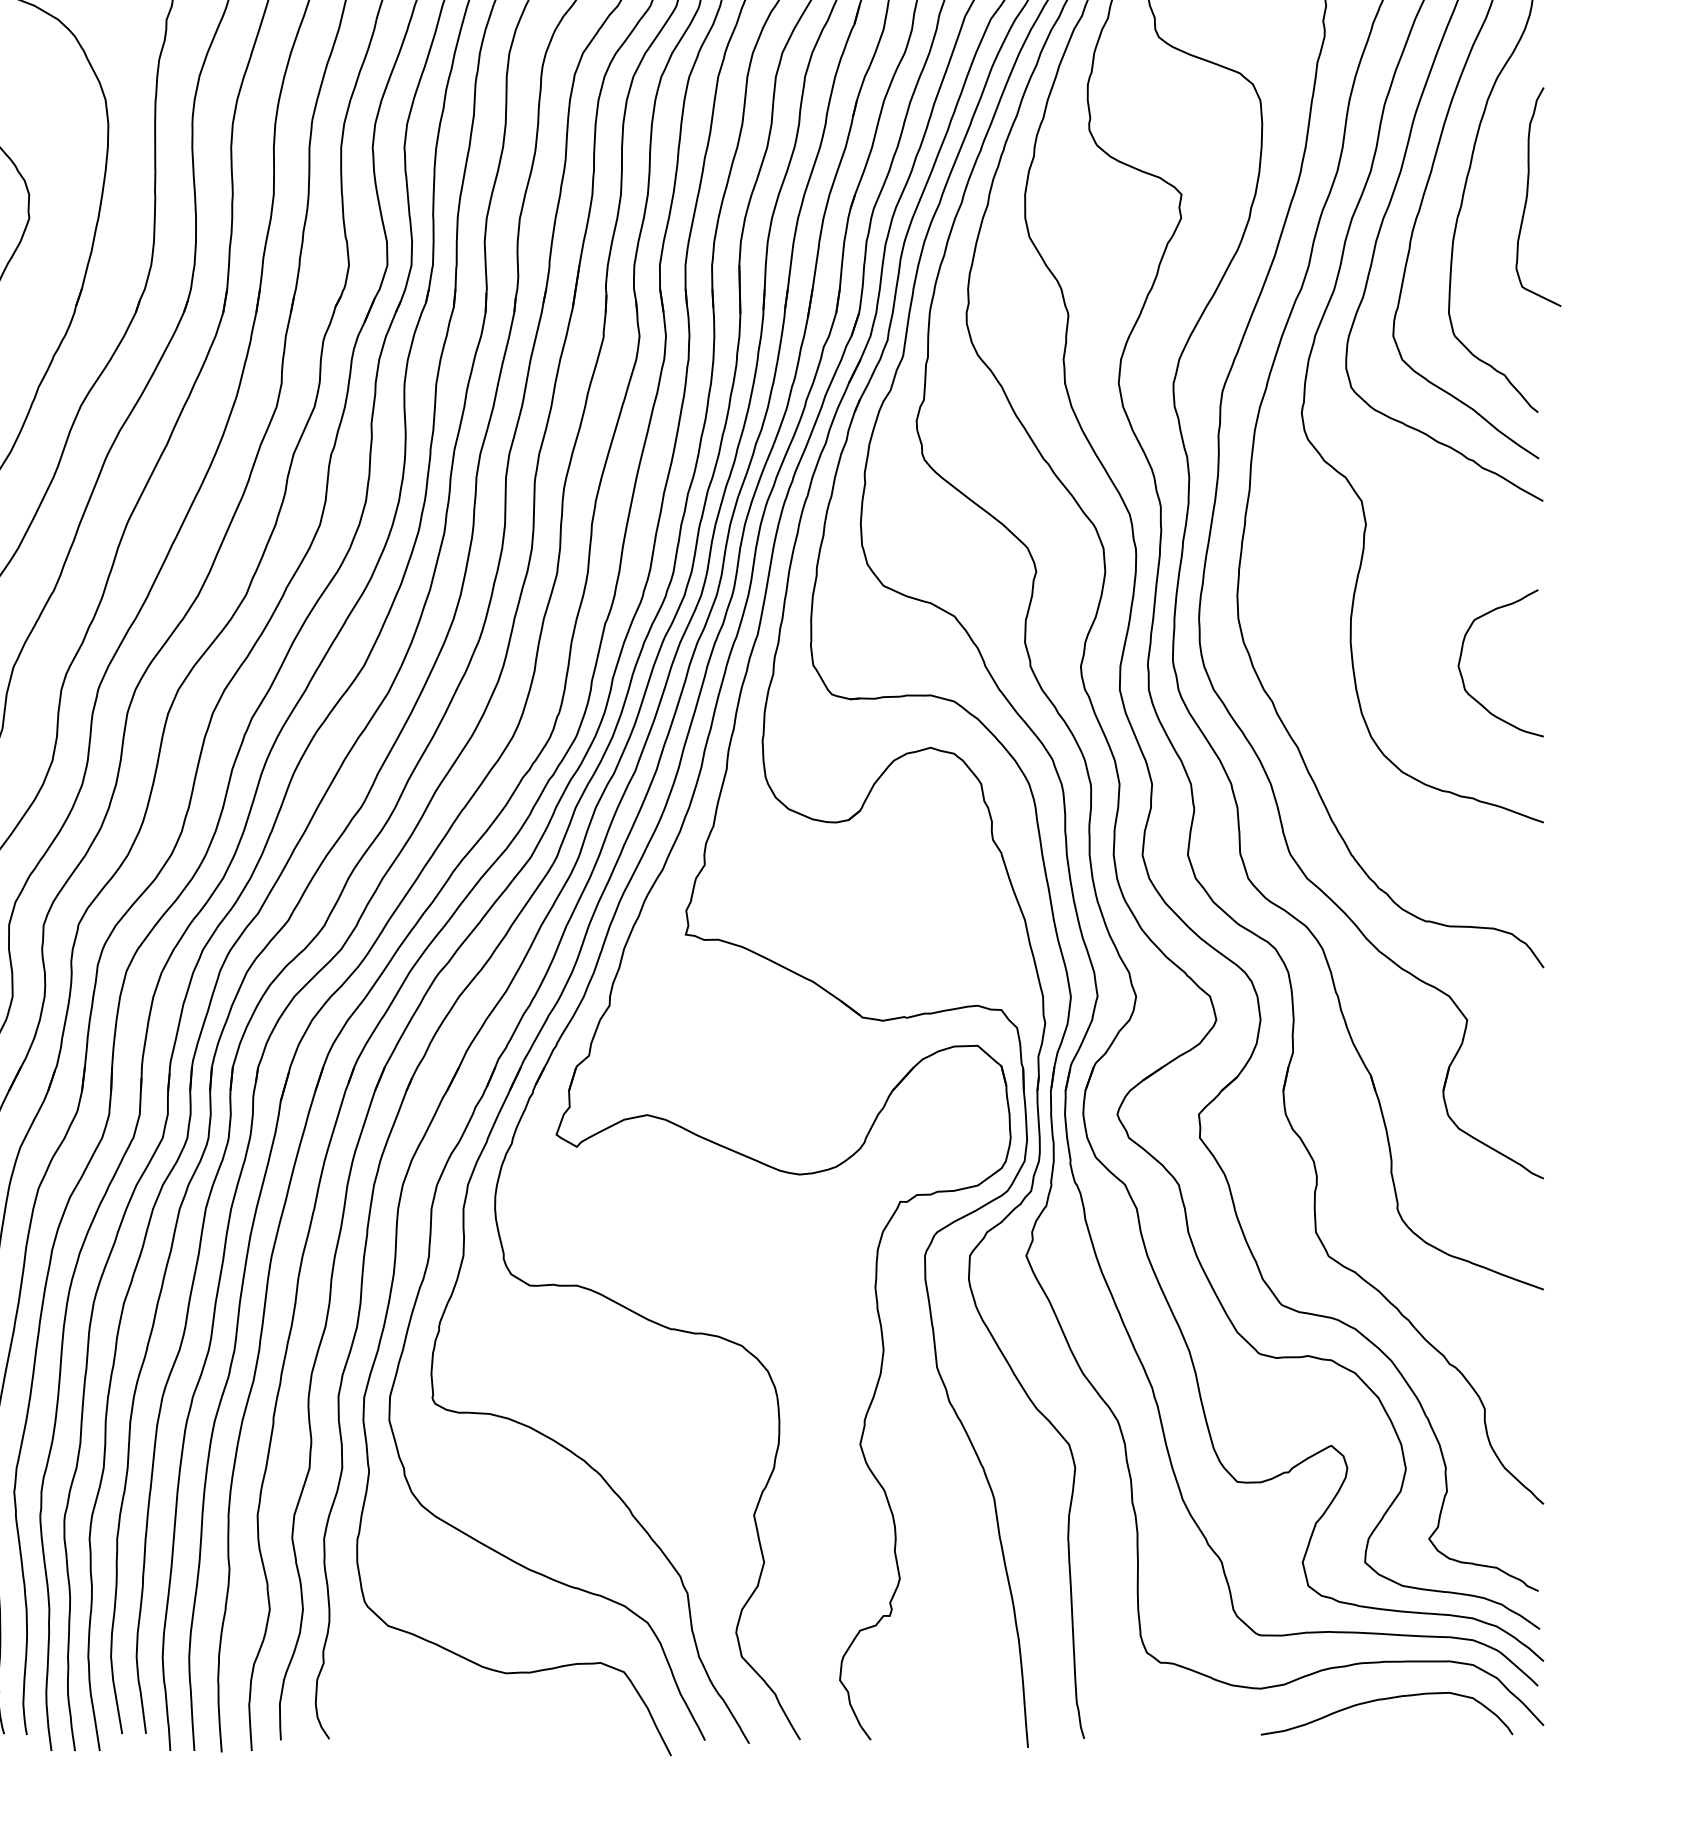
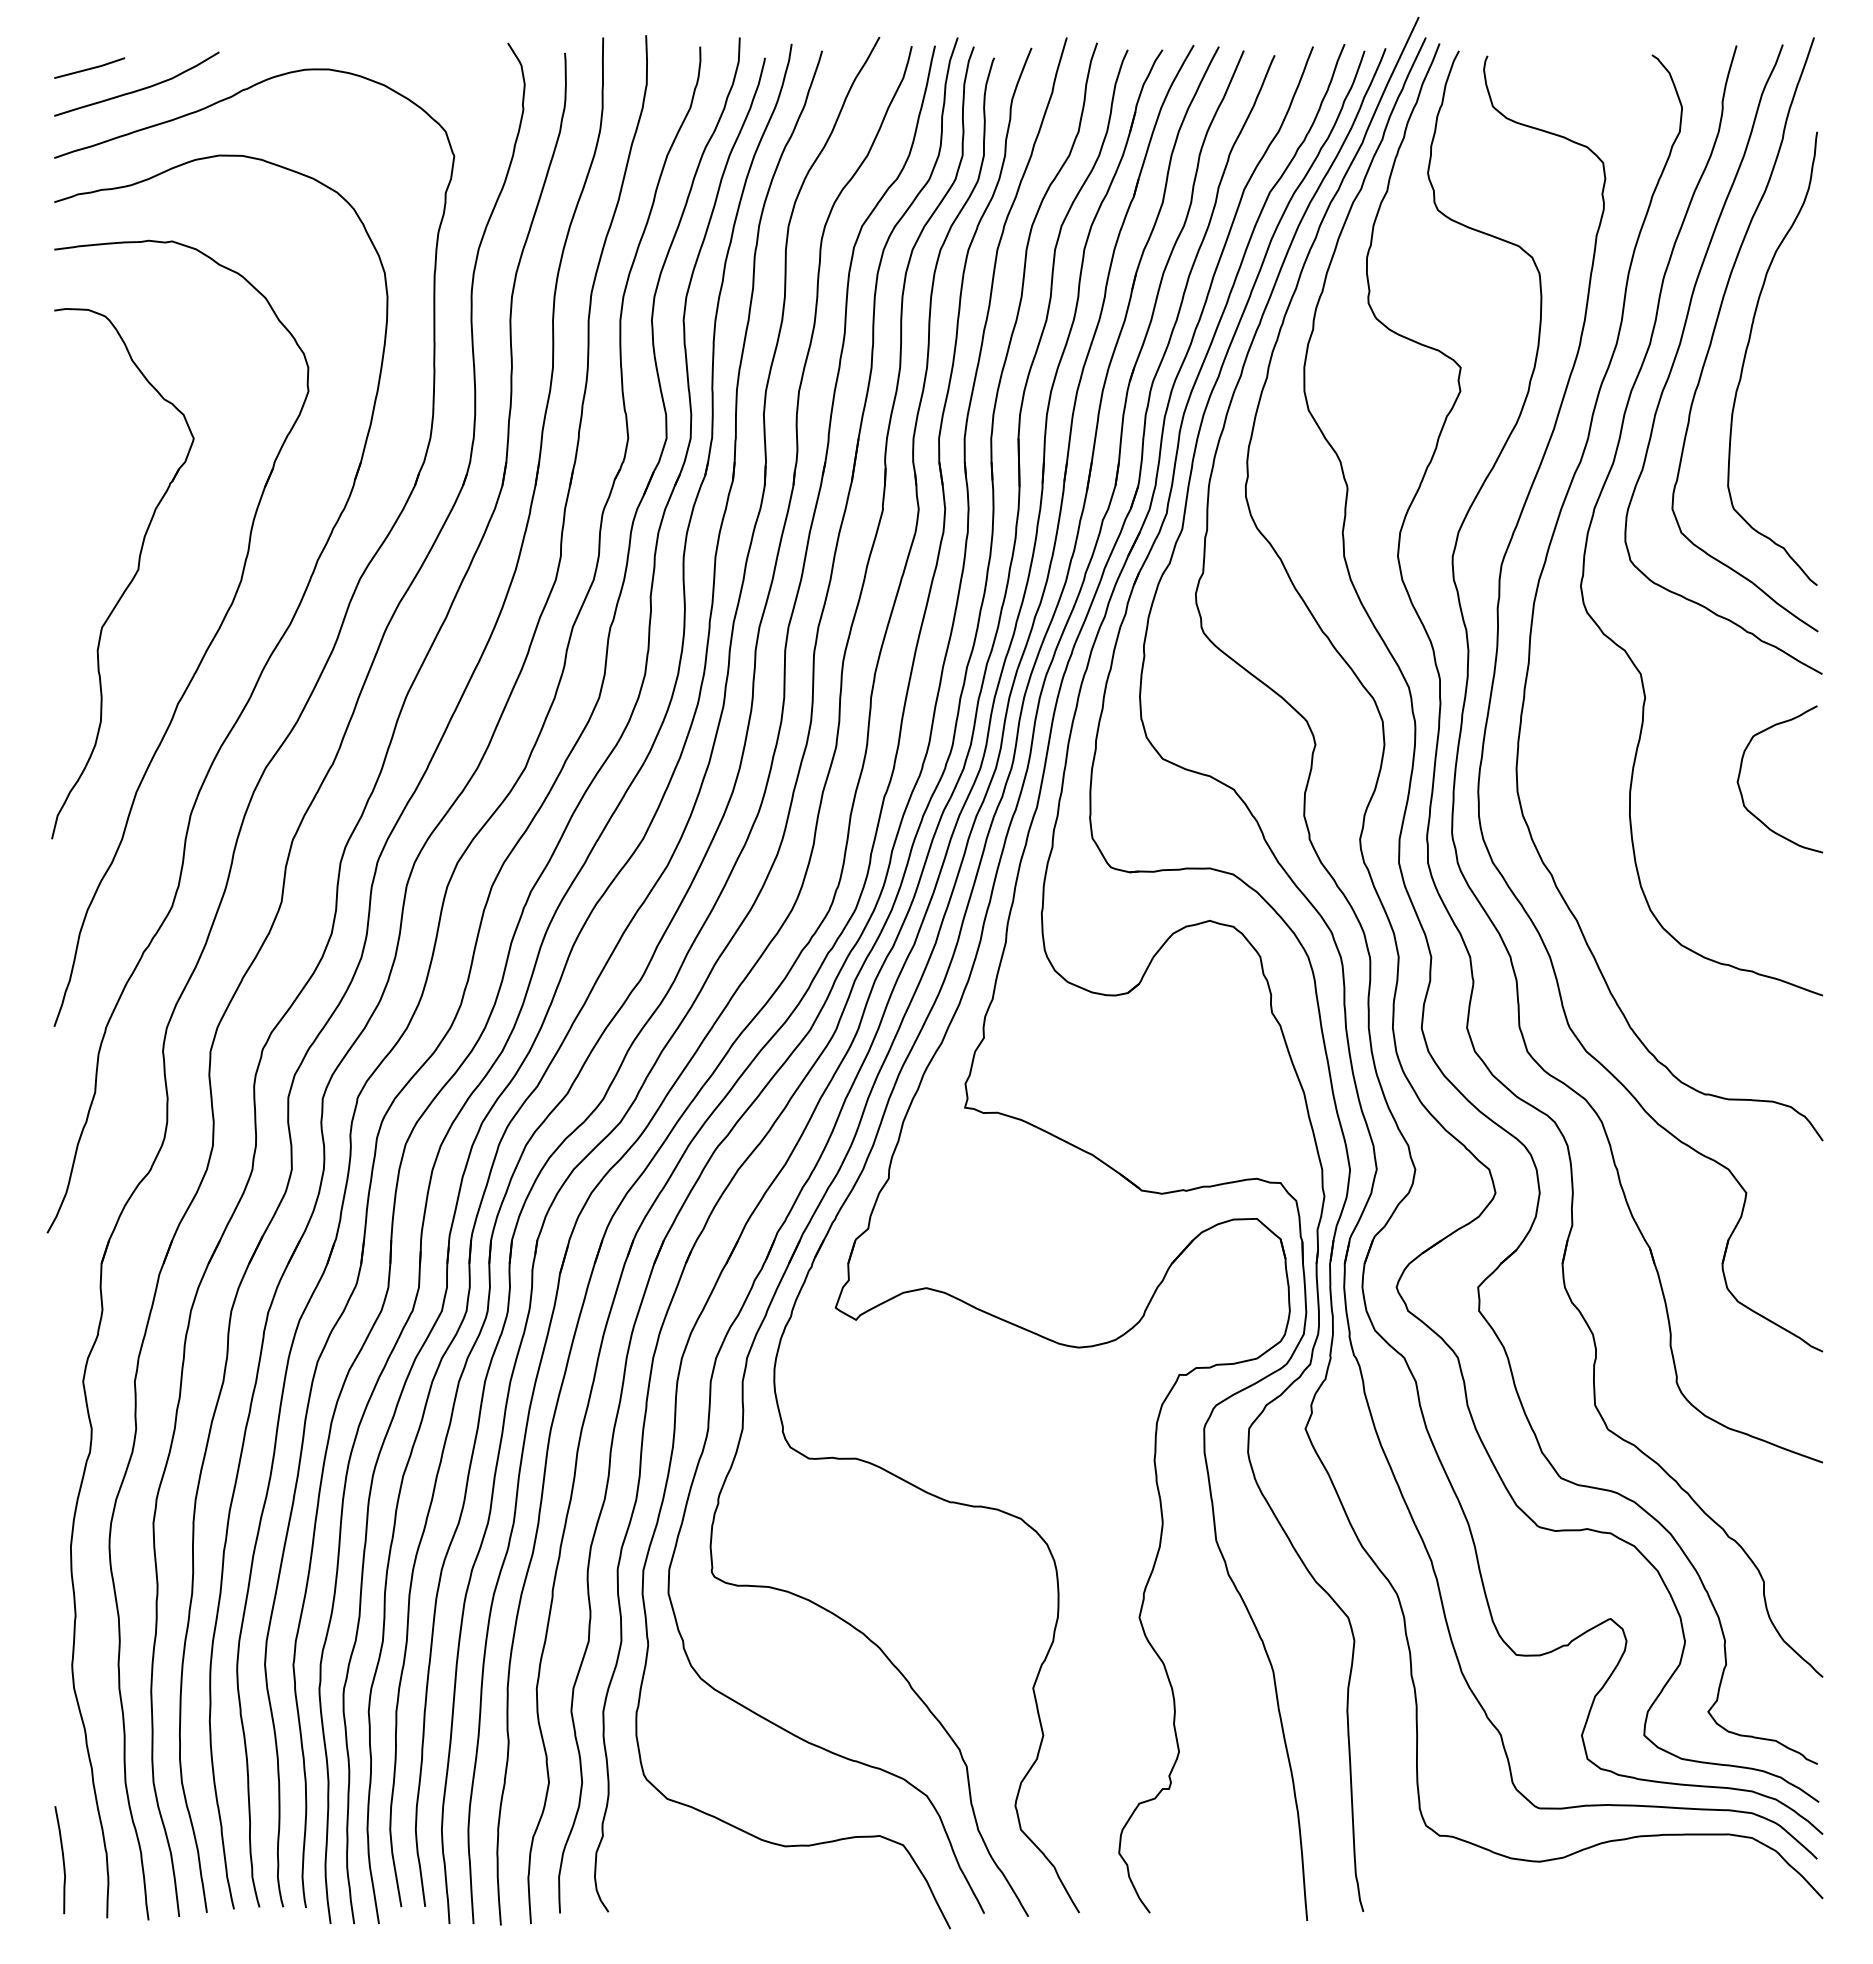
curve: (1528, 195) -> (1807, 368), removed
curve: (1462, 654) -> (1741, 770), moved
curve: (1383, 1700) -> (1662, 1873), removed

